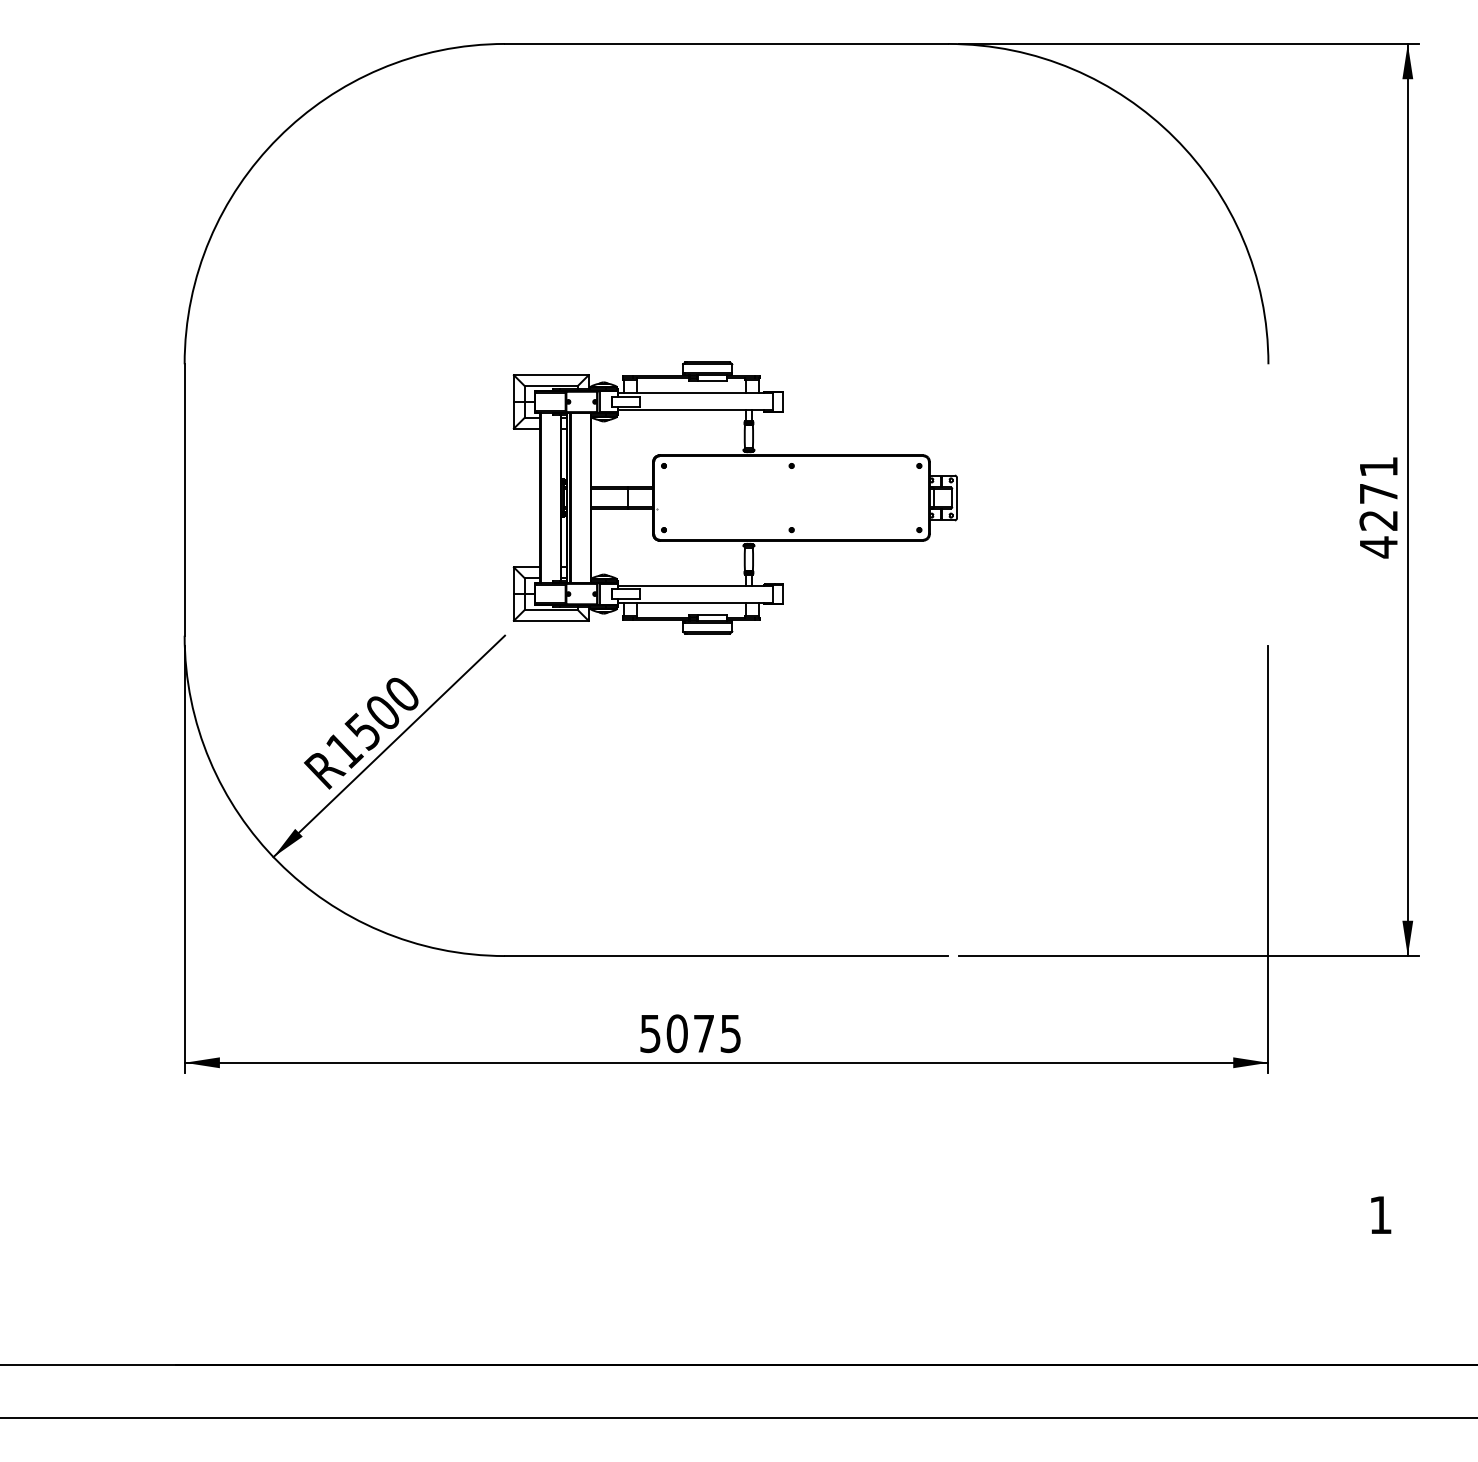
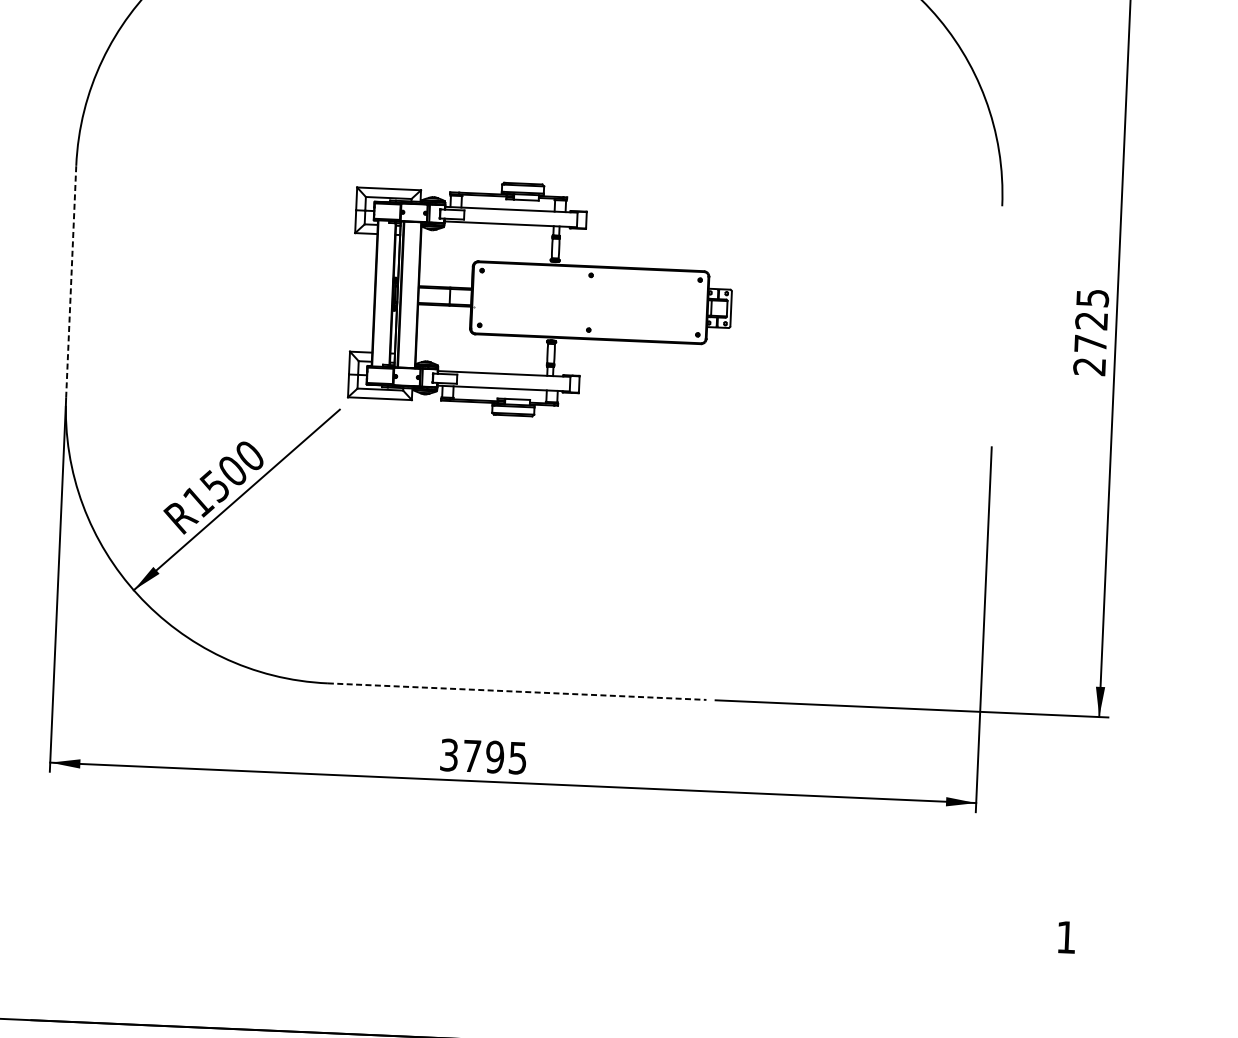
line: (184, 500) -> (71, 282), solid -> dashed
text: (1378, 507) -> (1090, 332), 4271 -> 2725
line: (726, 956) -> (517, 692), solid -> dashed
text: (677, 1033) -> (472, 755), 5075 -> 3795

